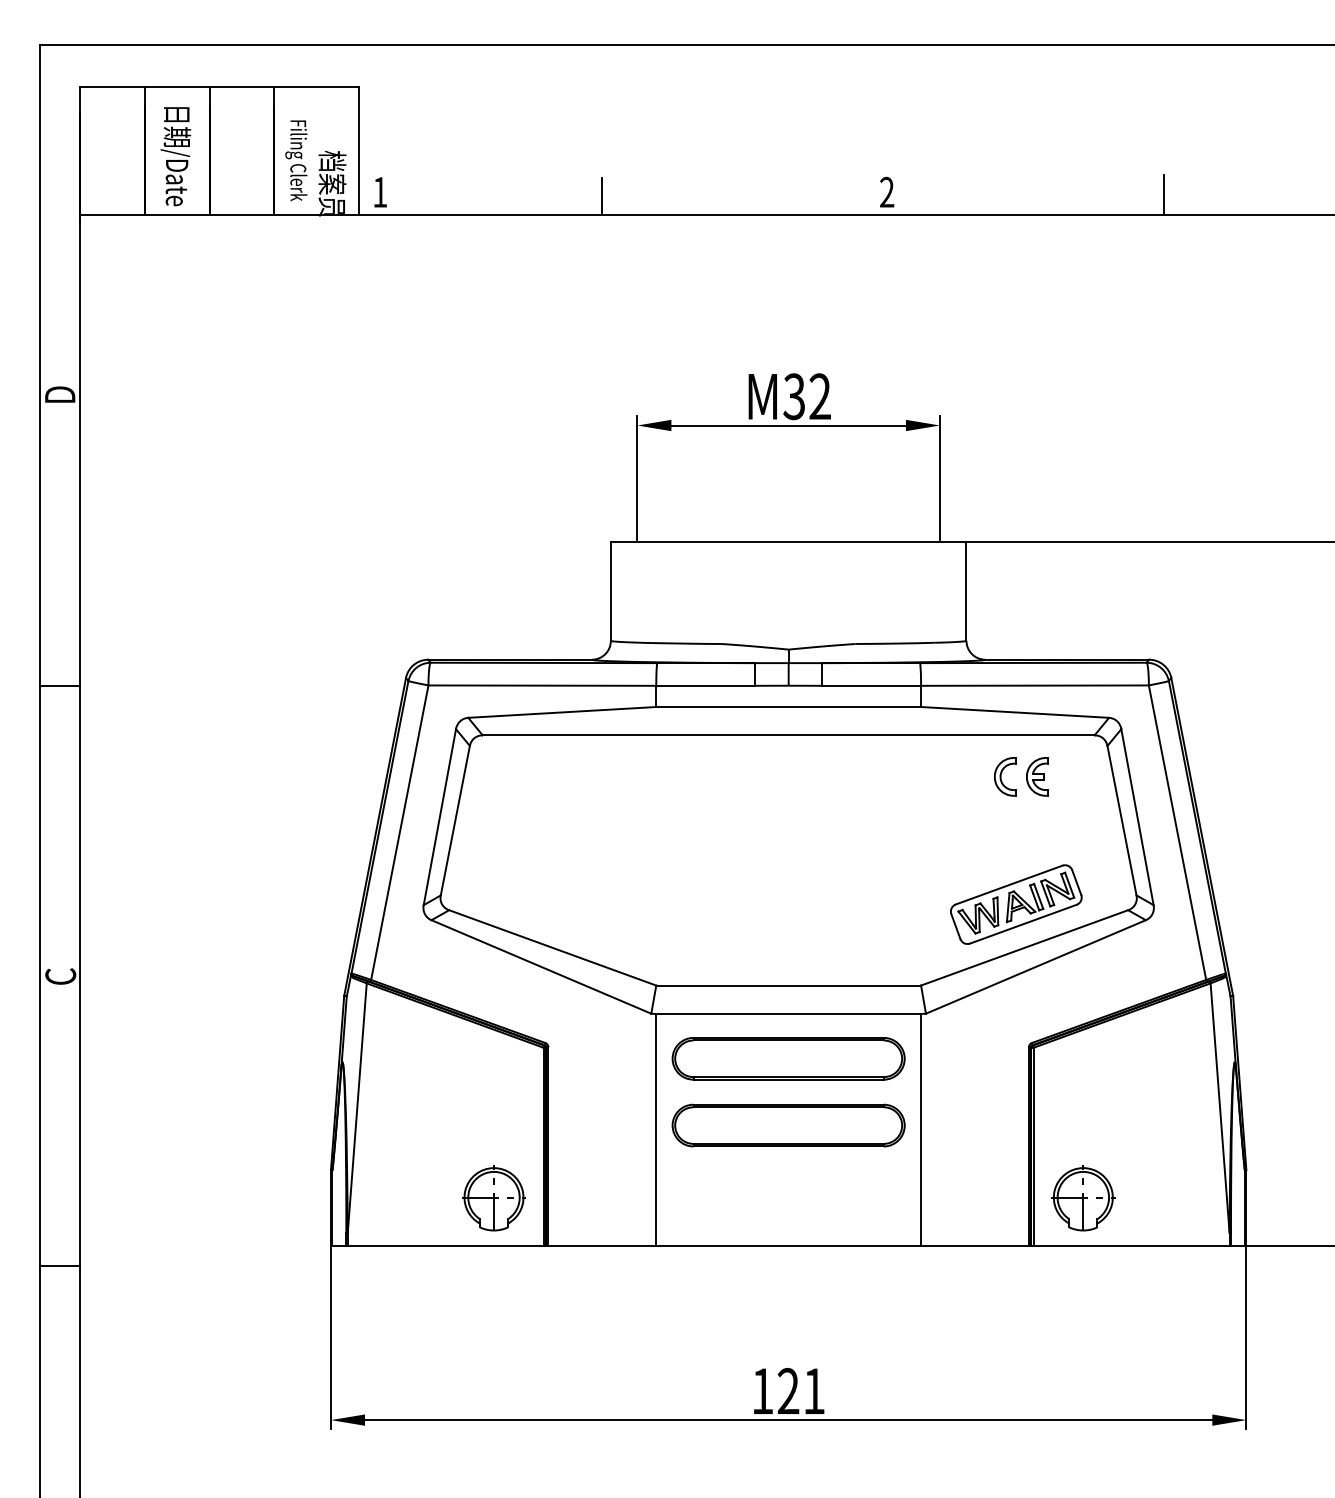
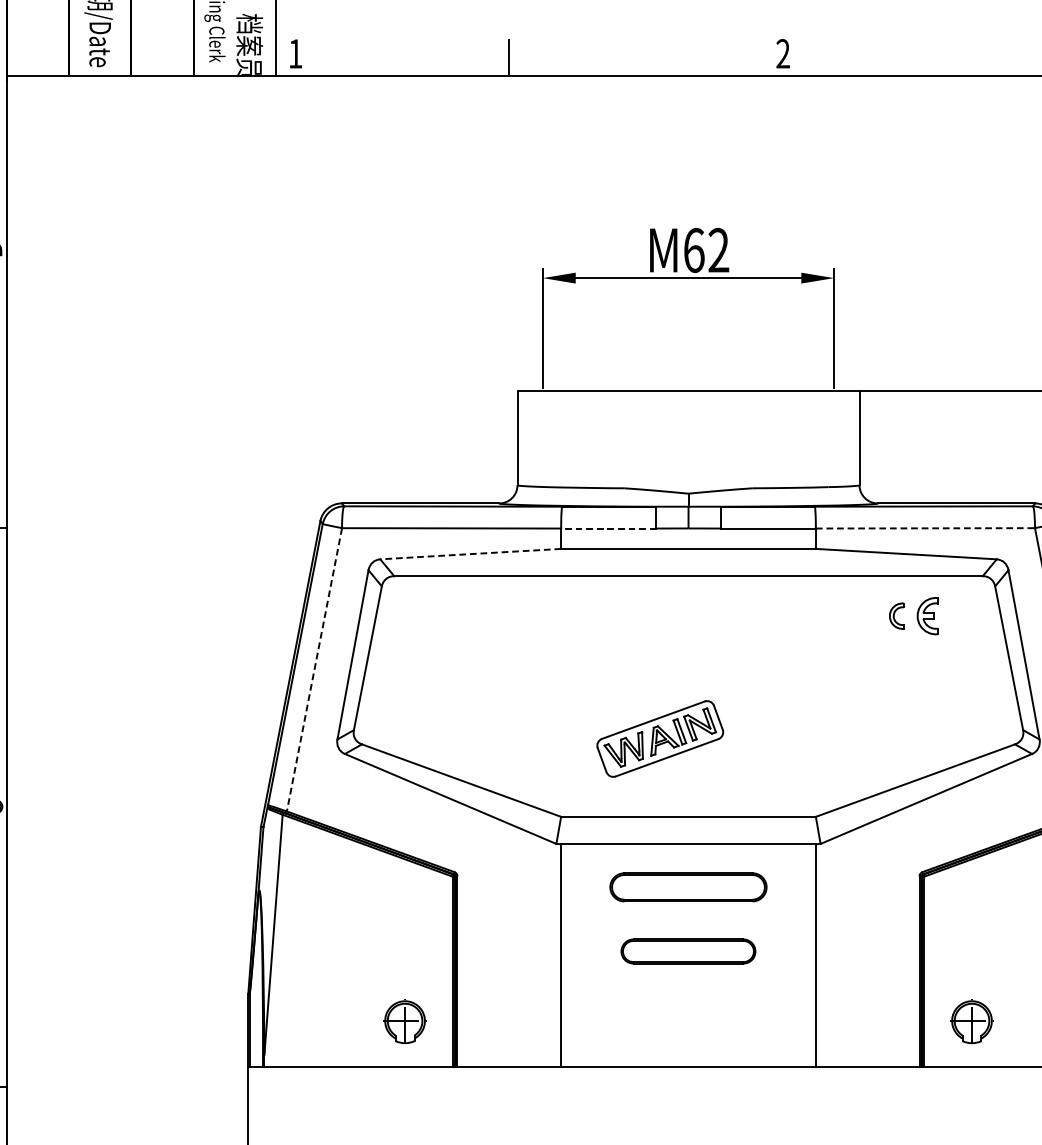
text: (794, 396) -> (694, 250), M32 -> M62
line: (705, 685) -> (608, 528), solid -> dashed
line: (1034, 685) -> (924, 528), solid -> dashed
line: (561, 712) -> (470, 554), solid -> dashed
part: (1005, 776) -> (897, 615), size x0.7
line: (399, 833) -> (314, 670), solid -> dashed
part: (1016, 904) -> (660, 738), moved
part: (788, 1058) -> (688, 887), size x0.7
part: (788, 1125) -> (688, 951), size x0.6
part: (493, 1198) -> (404, 1021), size x0.7
part: (1083, 1198) -> (972, 1021), size x0.7

